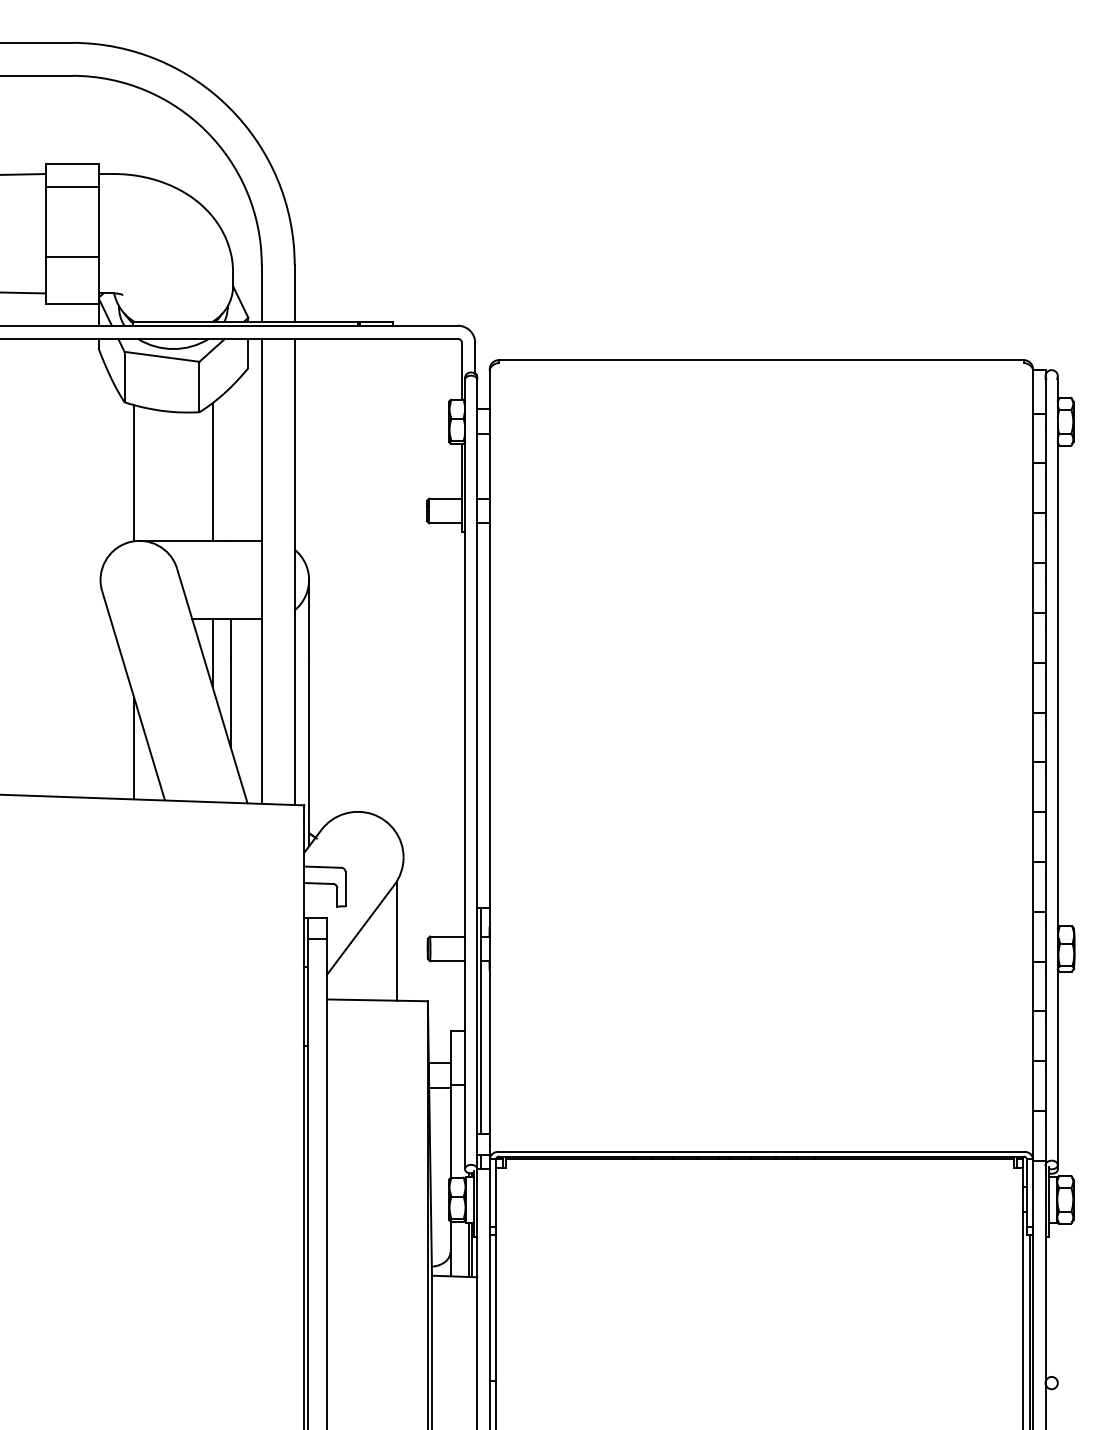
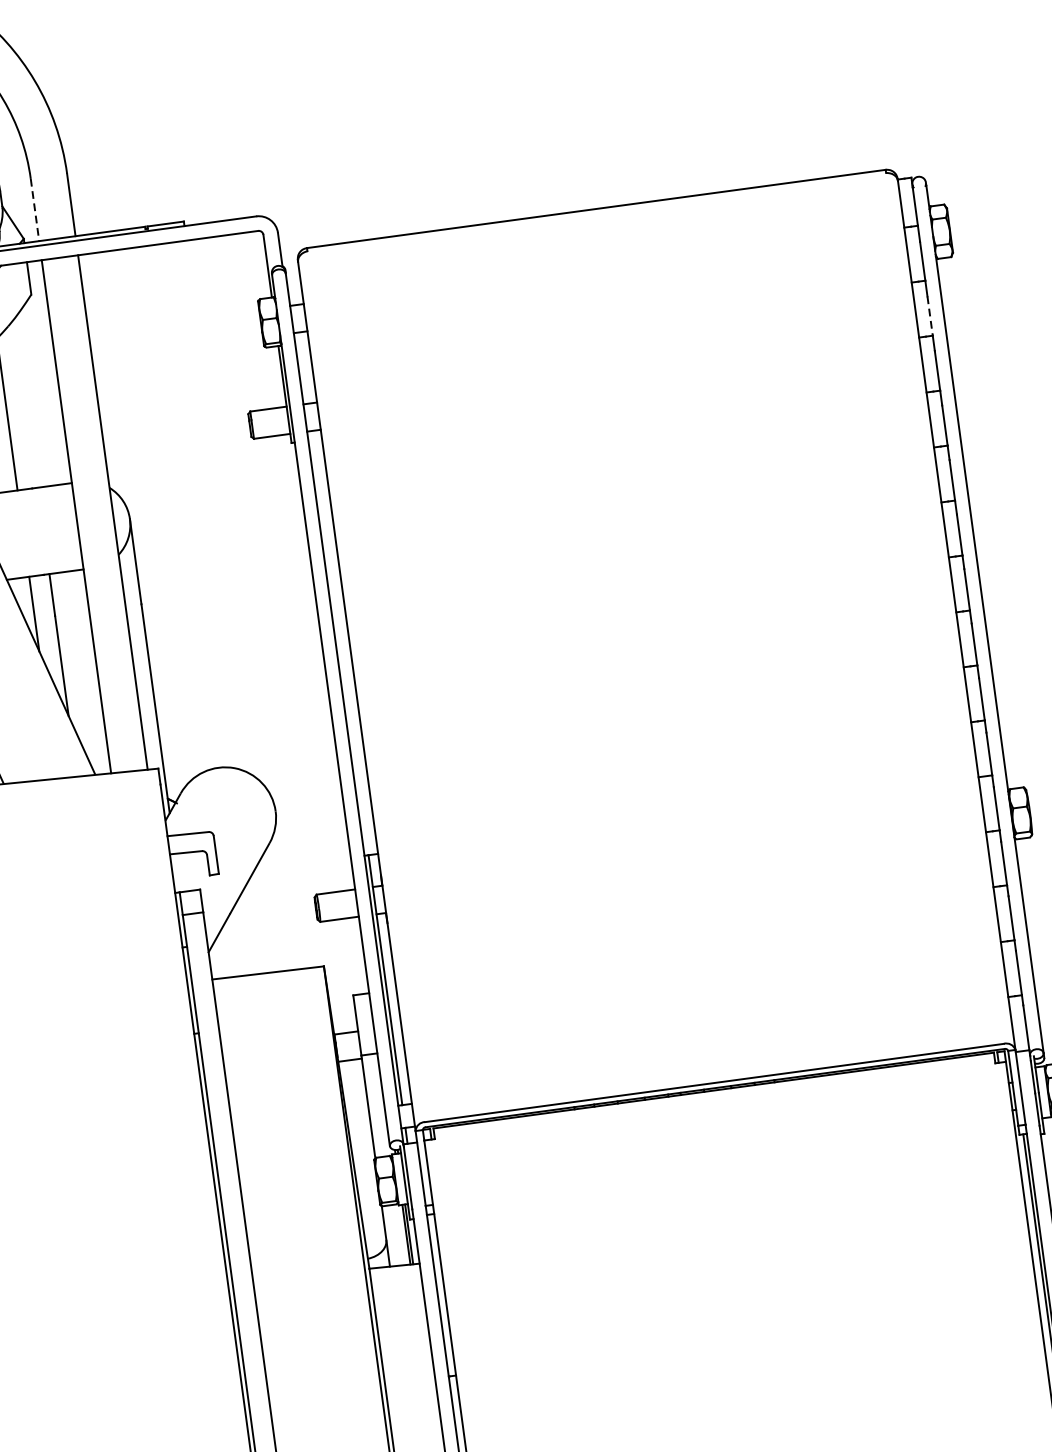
line: (261, 293) -> (34, 210), solid -> dashed
line: (1045, 495) -> (930, 316), solid -> dashed
line: (397, 940) -> (281, 903), removed

